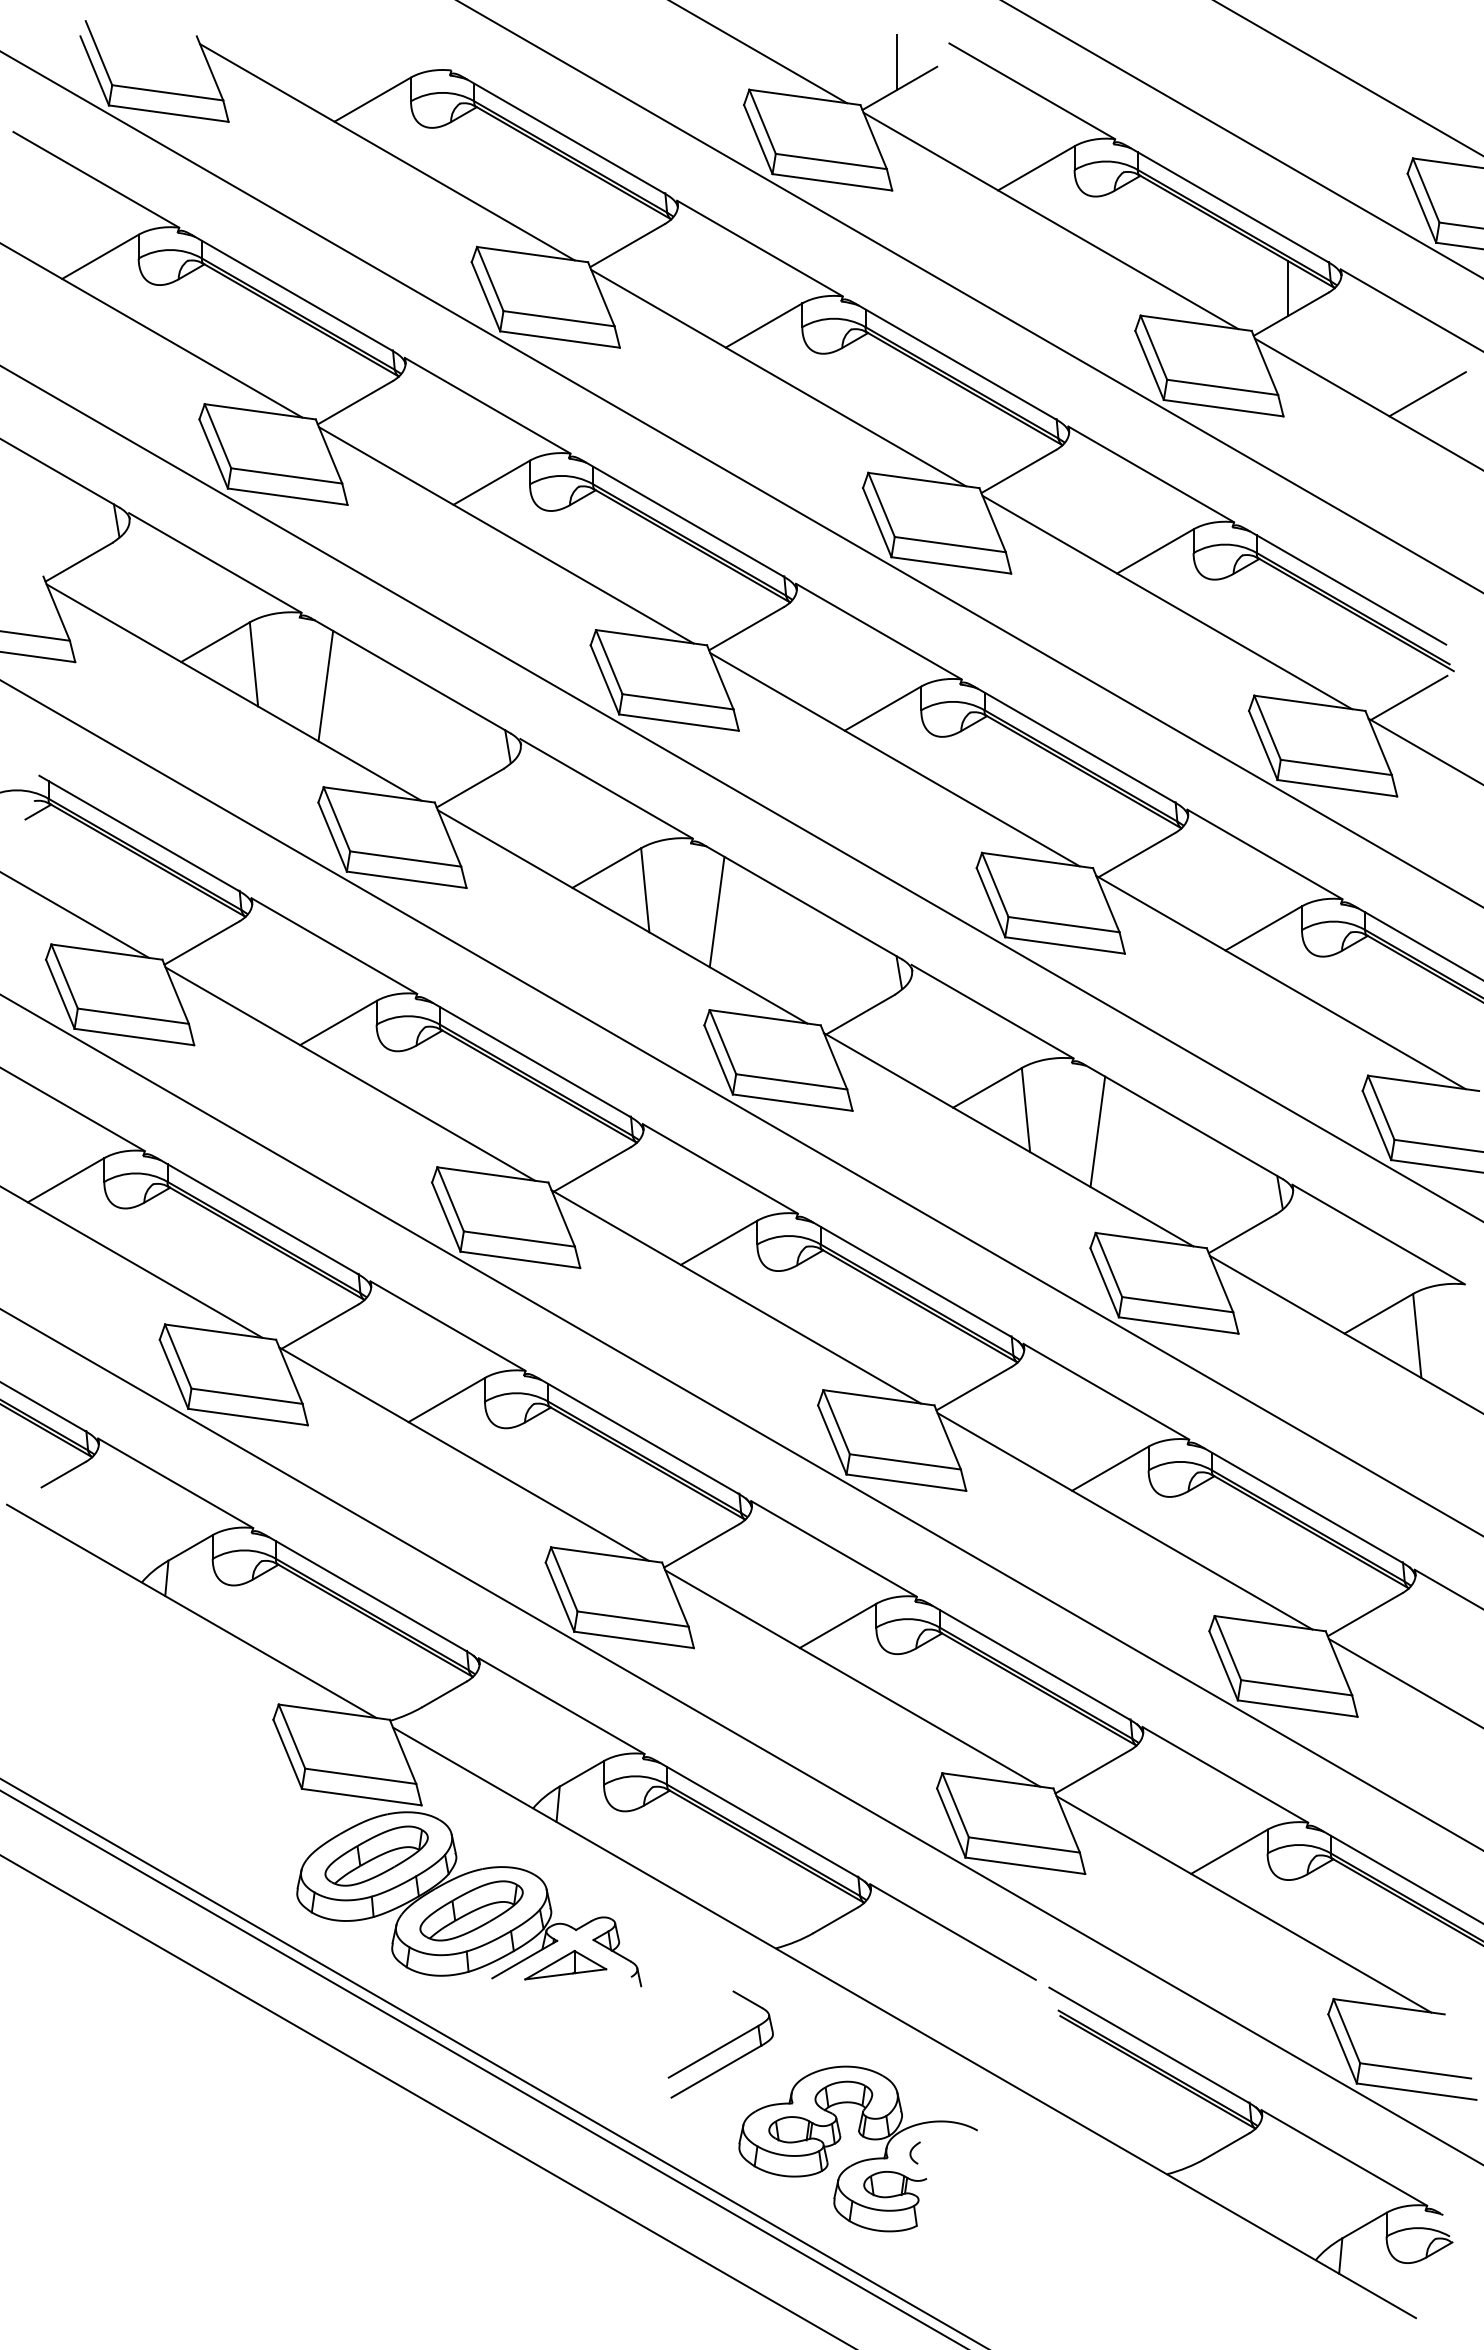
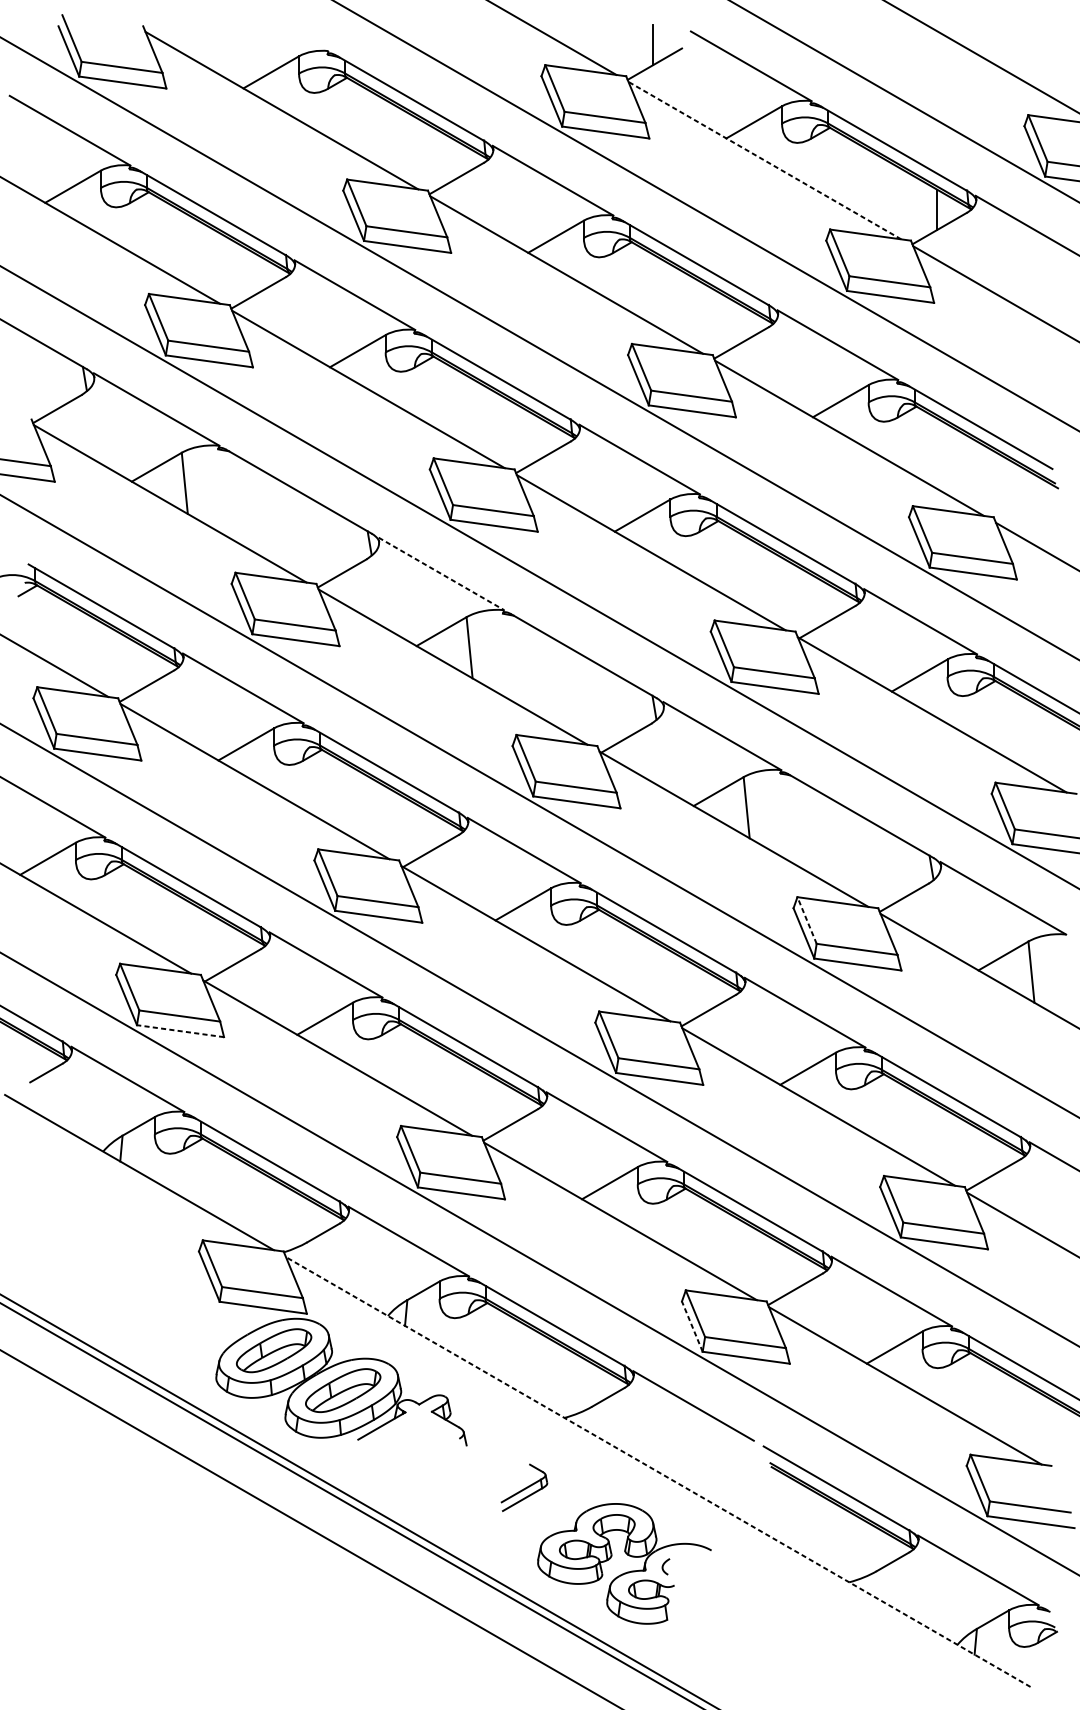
line: (1050, 220) -> (764, 160), solid -> dashed
line: (1427, 394) -> (1038, 286), removed
line: (325, 685) -> (236, 498), removed
line: (1408, 697) -> (1025, 507), removed
line: (606, 788) -> (441, 573), solid -> dashed
line: (716, 911) -> (521, 663), removed
line: (1097, 1131) -> (798, 823), removed
line: (1108, 1265) -> (806, 920), solid -> dashed
line: (247, 1417) -> (180, 1031), solid -> dashed
line: (951, 1822) -> (692, 1326), solid -> dashed
part: (565, 1964) -> (411, 1429), removed
line: (904, 2022) -> (658, 1471), solid -> dashed
part: (720, 2044) -> (524, 1487), size x0.6

